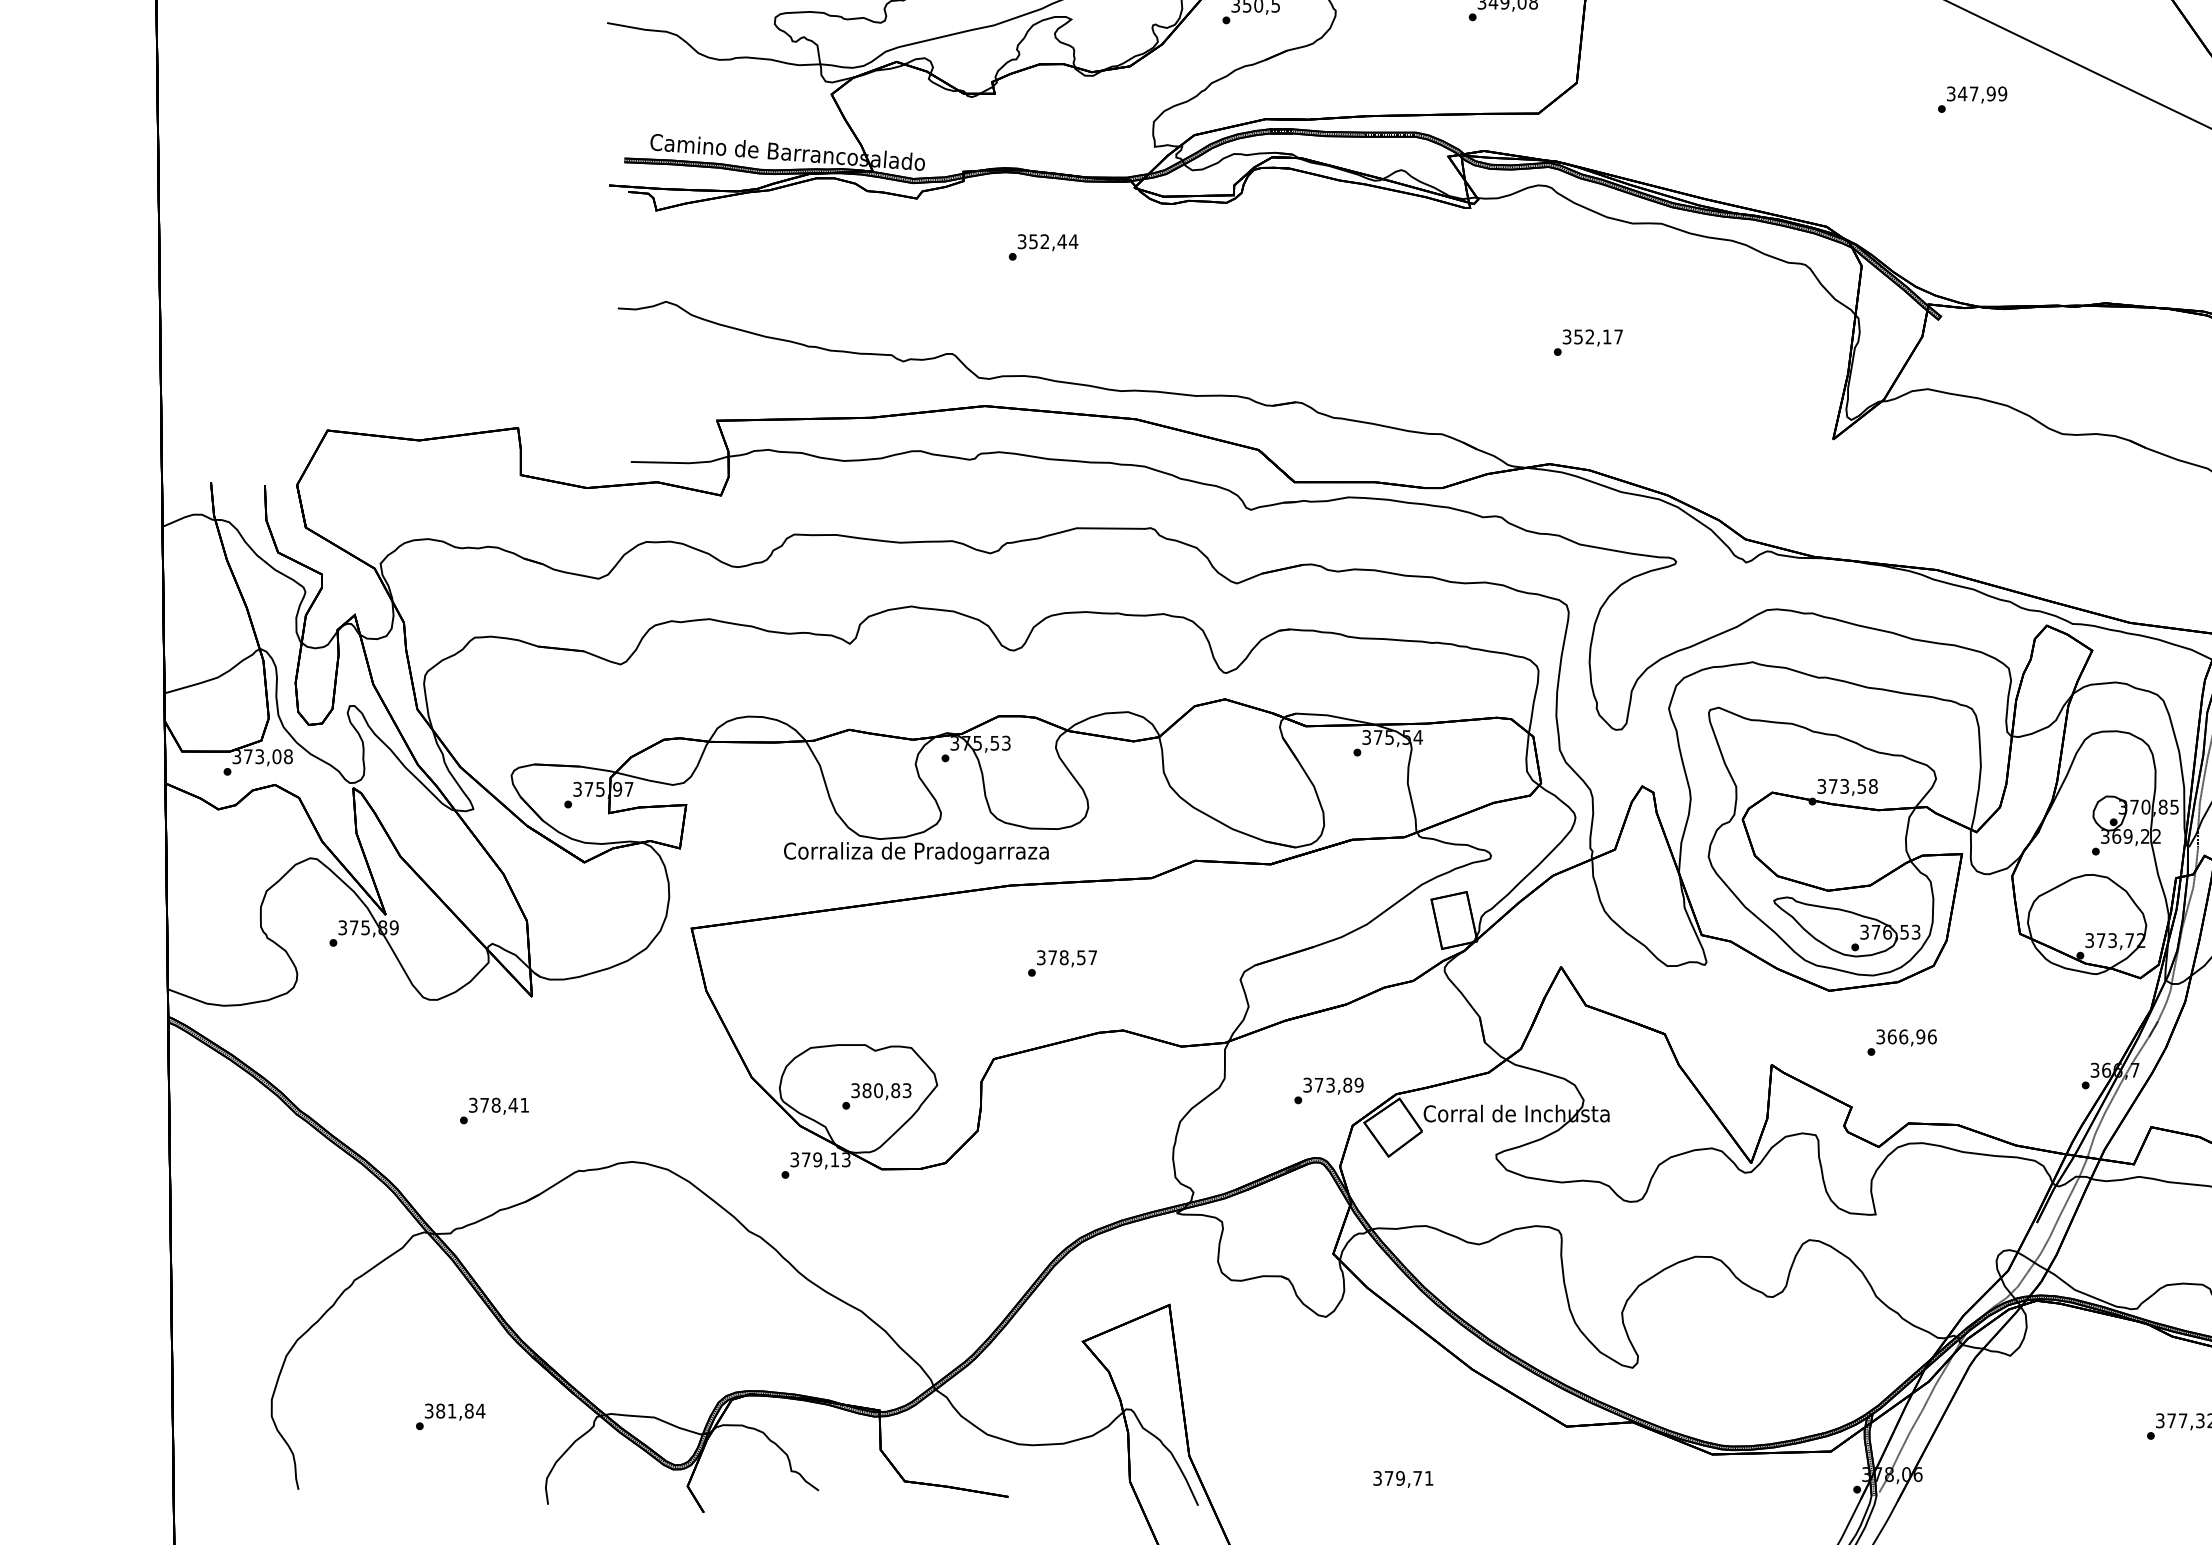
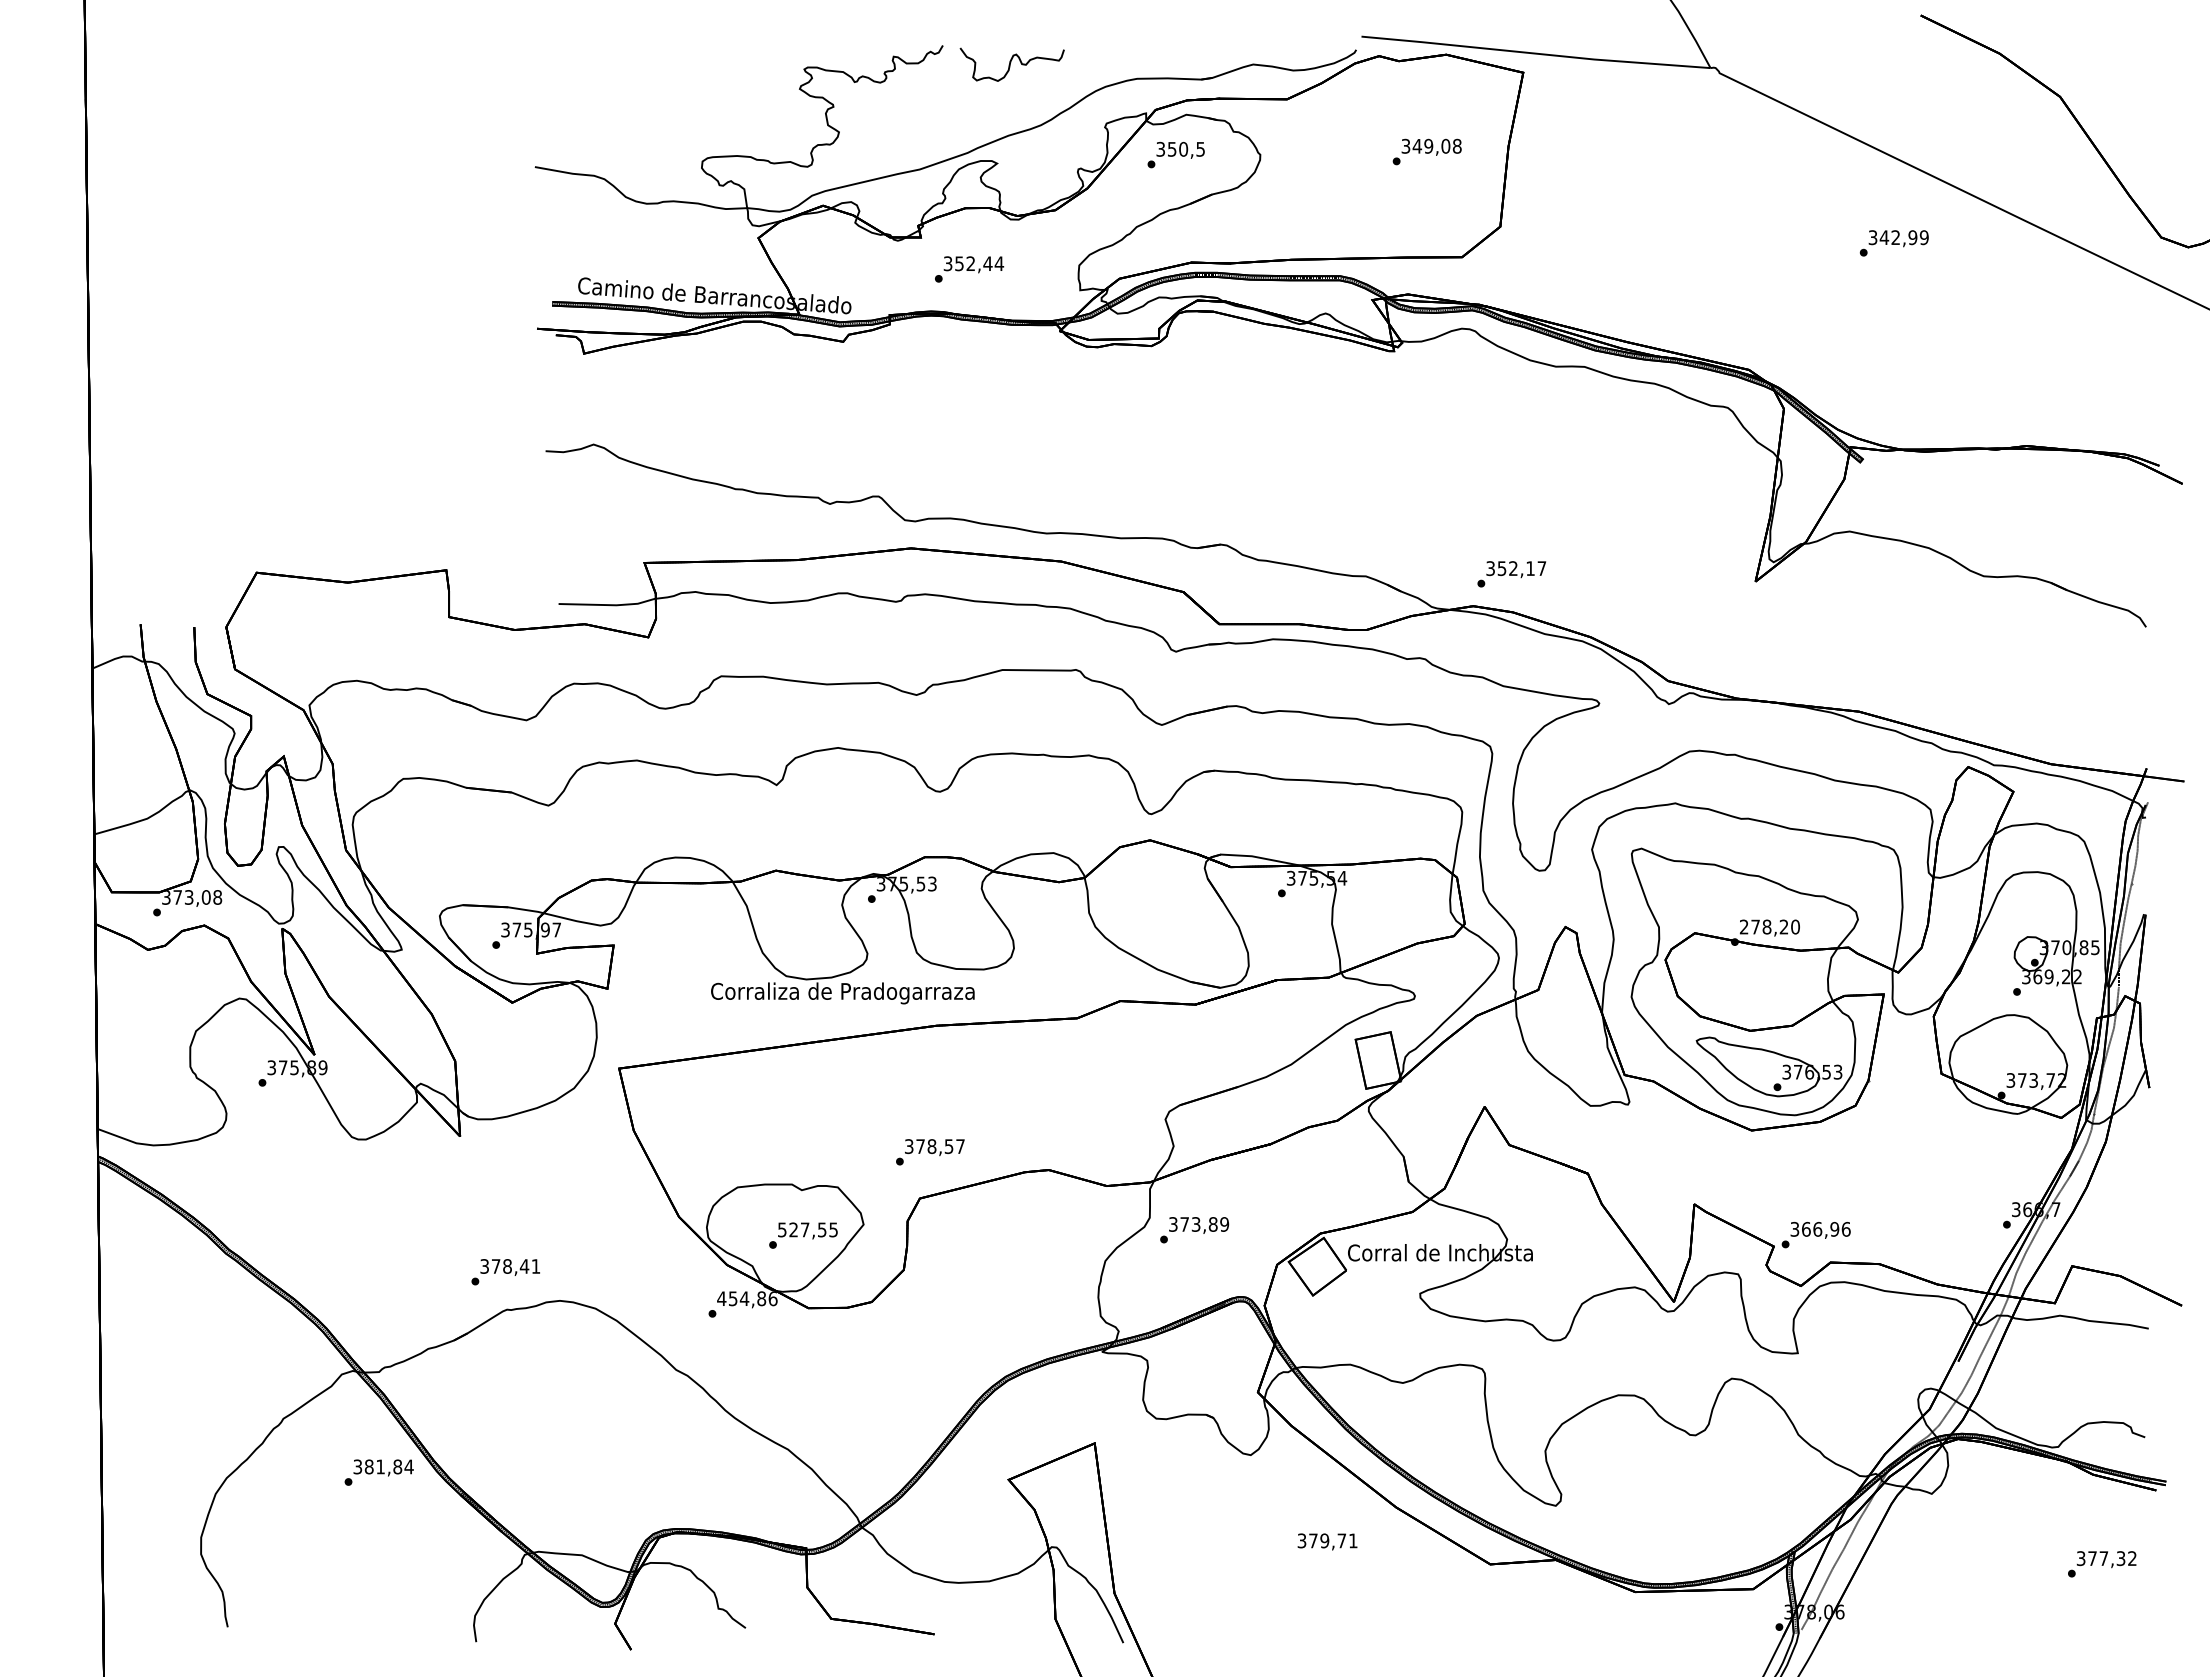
text: (1973, 93) -> (1895, 237), 347,99 -> 342,99
text: (1043, 247) -> (969, 269), moved
text: (1588, 342) -> (1511, 574), moved
text: (1847, 785) -> (1769, 926), 373,58 -> 278,20
text: (1062, 963) -> (930, 1152), moved
text: (1901, 1043) -> (1815, 1235), moved
text: (880, 1090) -> (807, 1229), 380,83 -> 527,55
text: (1328, 1091) -> (1194, 1230), moved
text: (494, 1111) -> (505, 1272), moved
text: (820, 1159) -> (747, 1298), 379,13 -> 454,86
text: (449, 1416) -> (378, 1472), moved
text: (1403, 1478) -> (1327, 1541), moved

